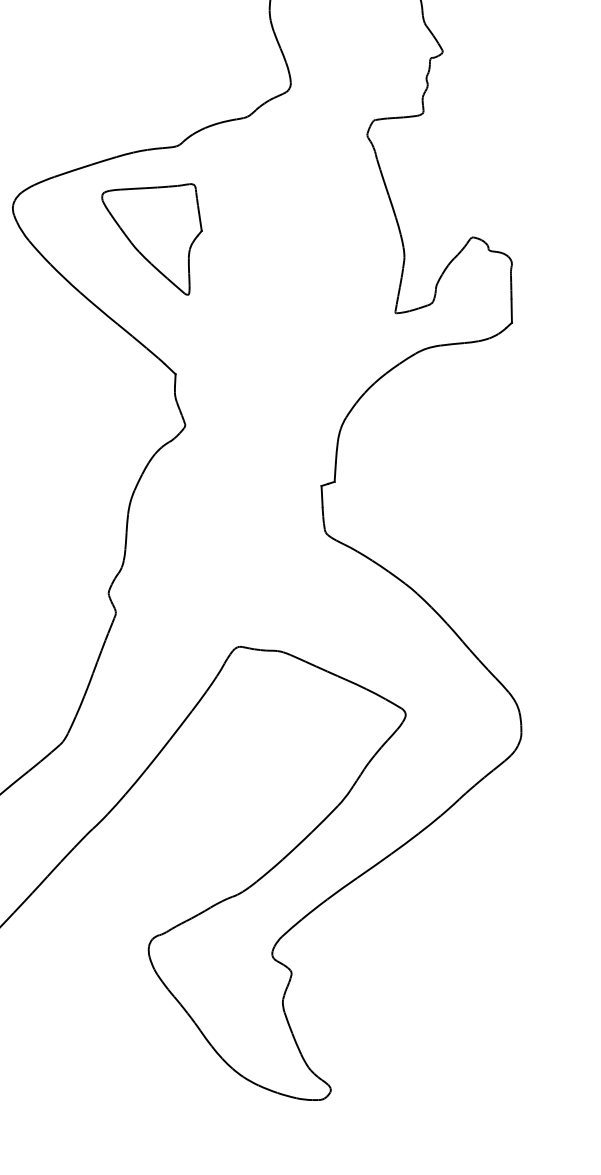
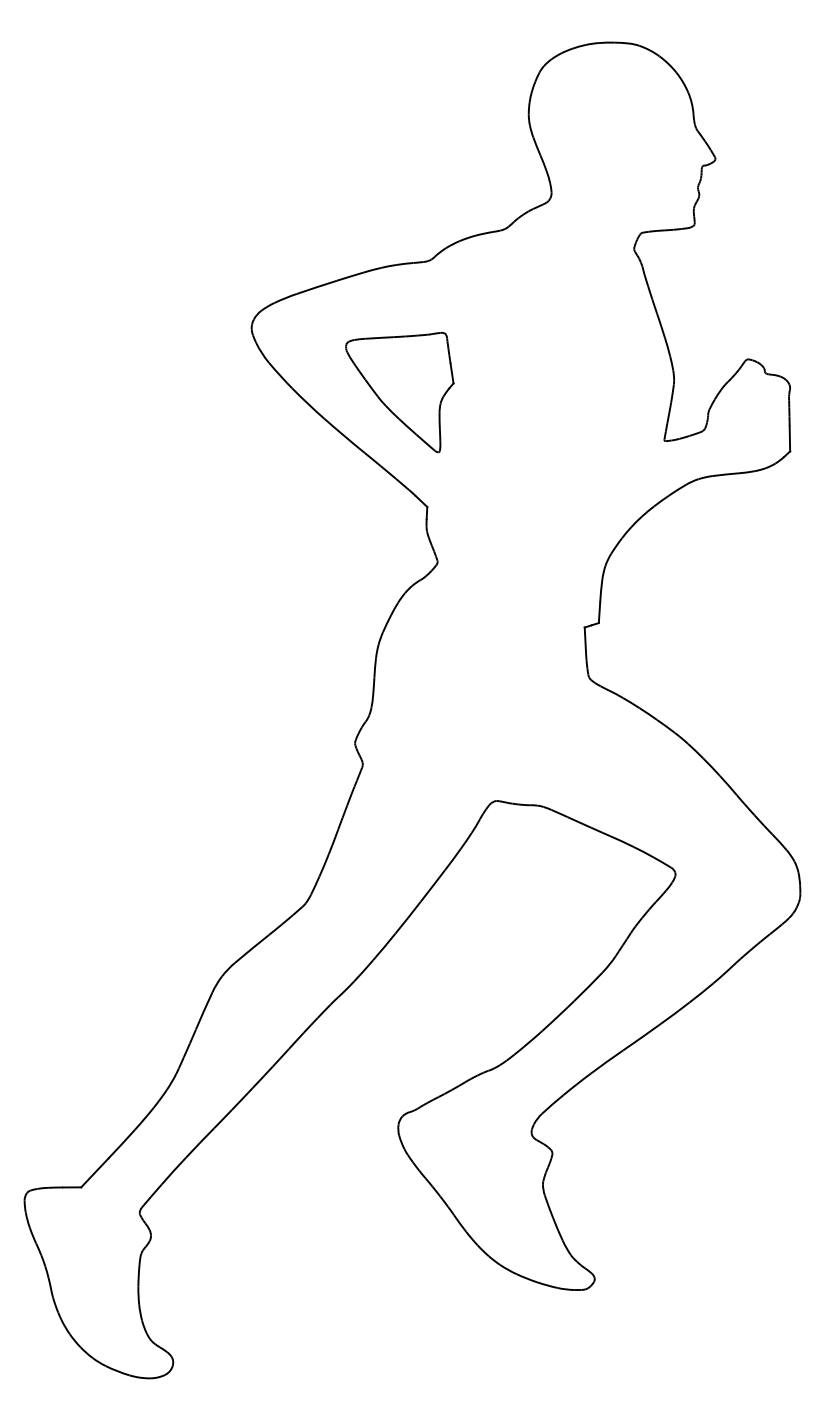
part: (151, 239) -> (399, 392), moved

